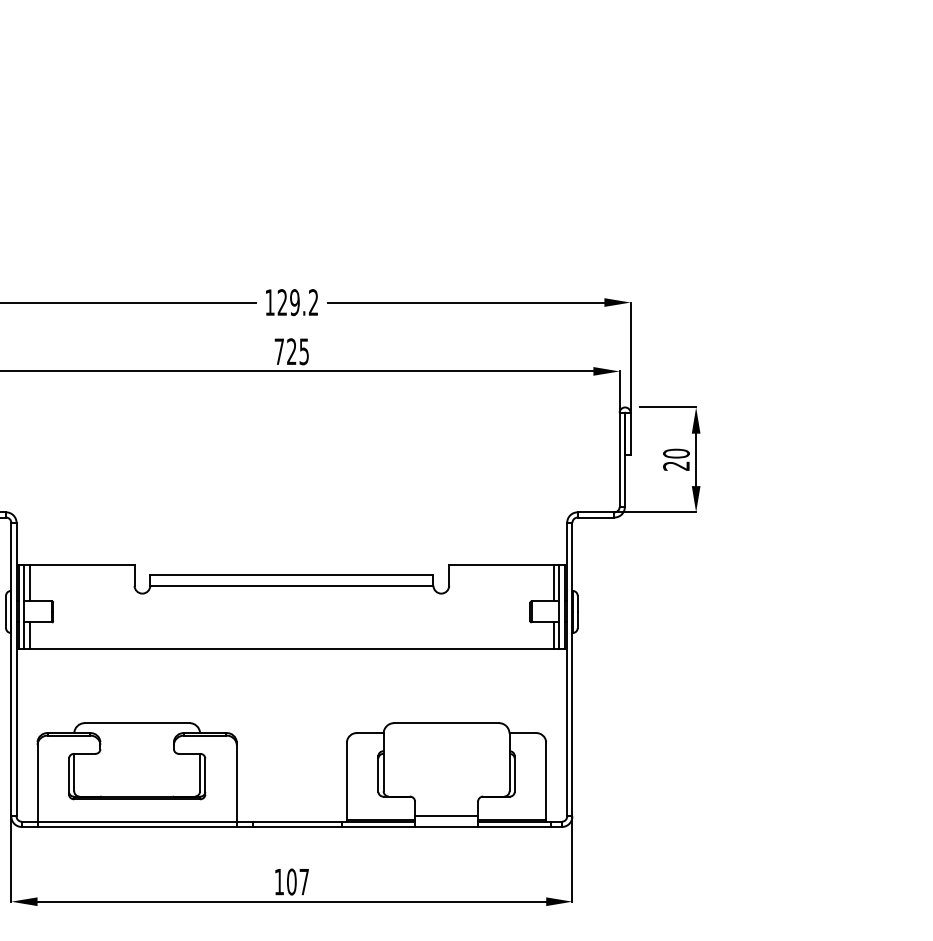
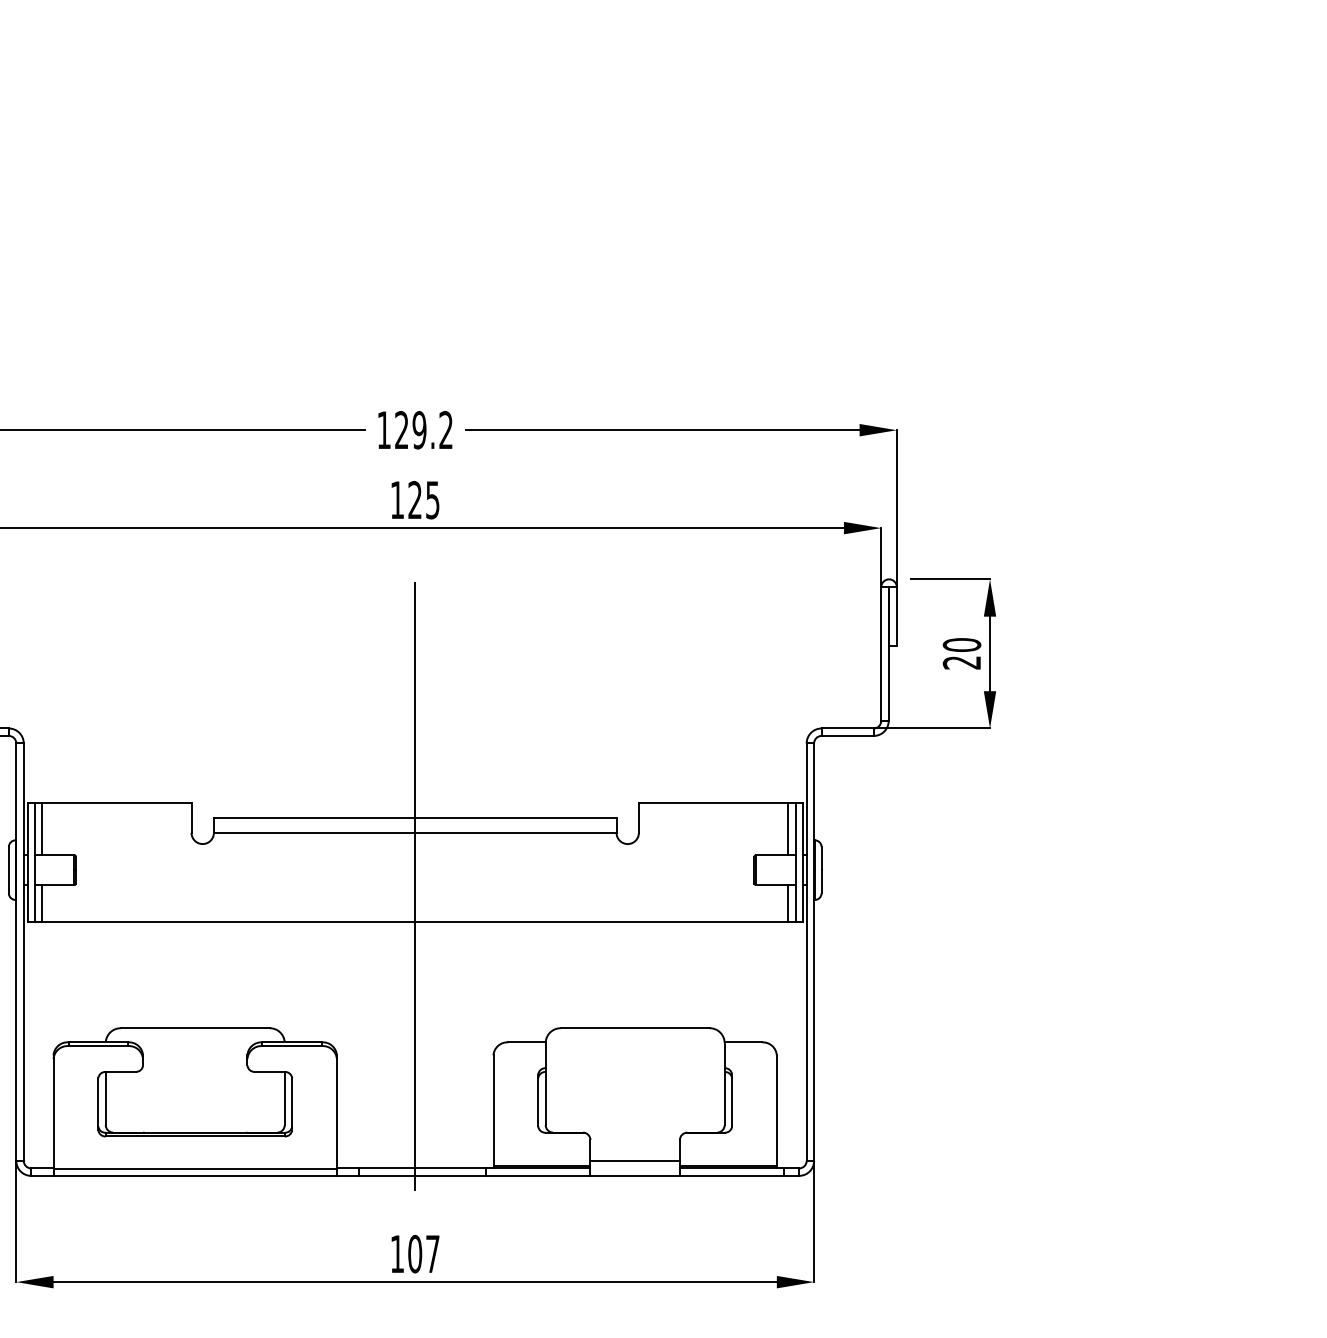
text: (279, 351) -> (397, 499), 725 -> 125
line: (292, 623) -> (415, 886), added

